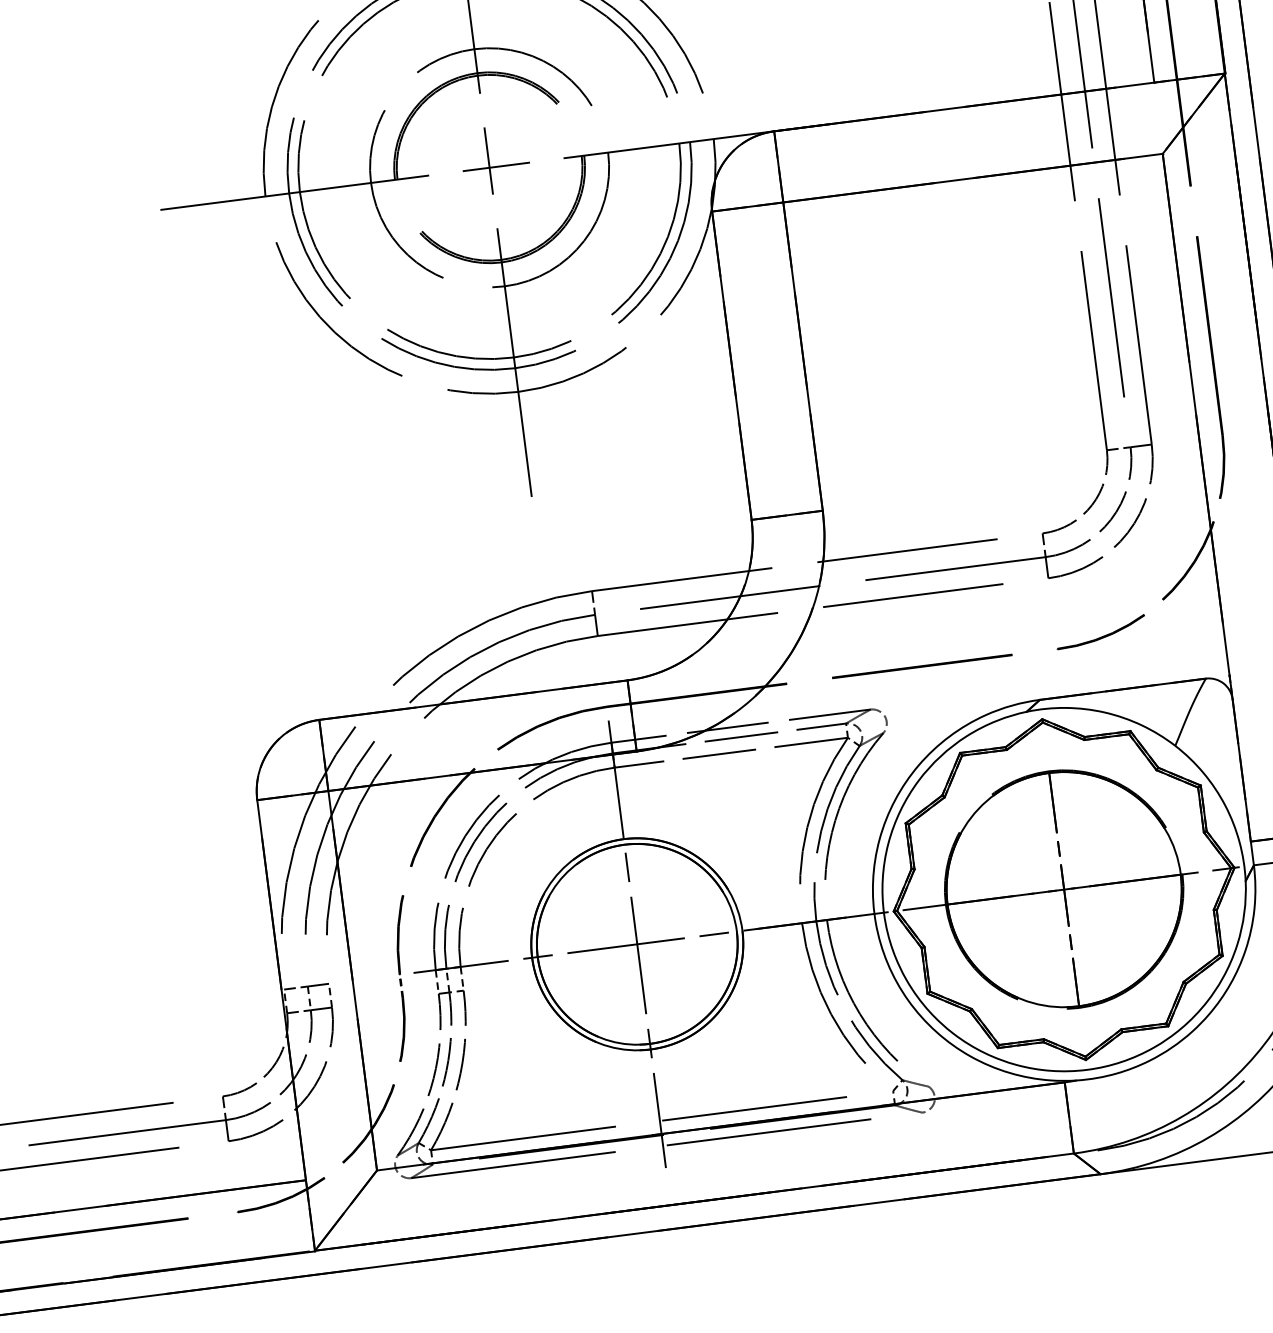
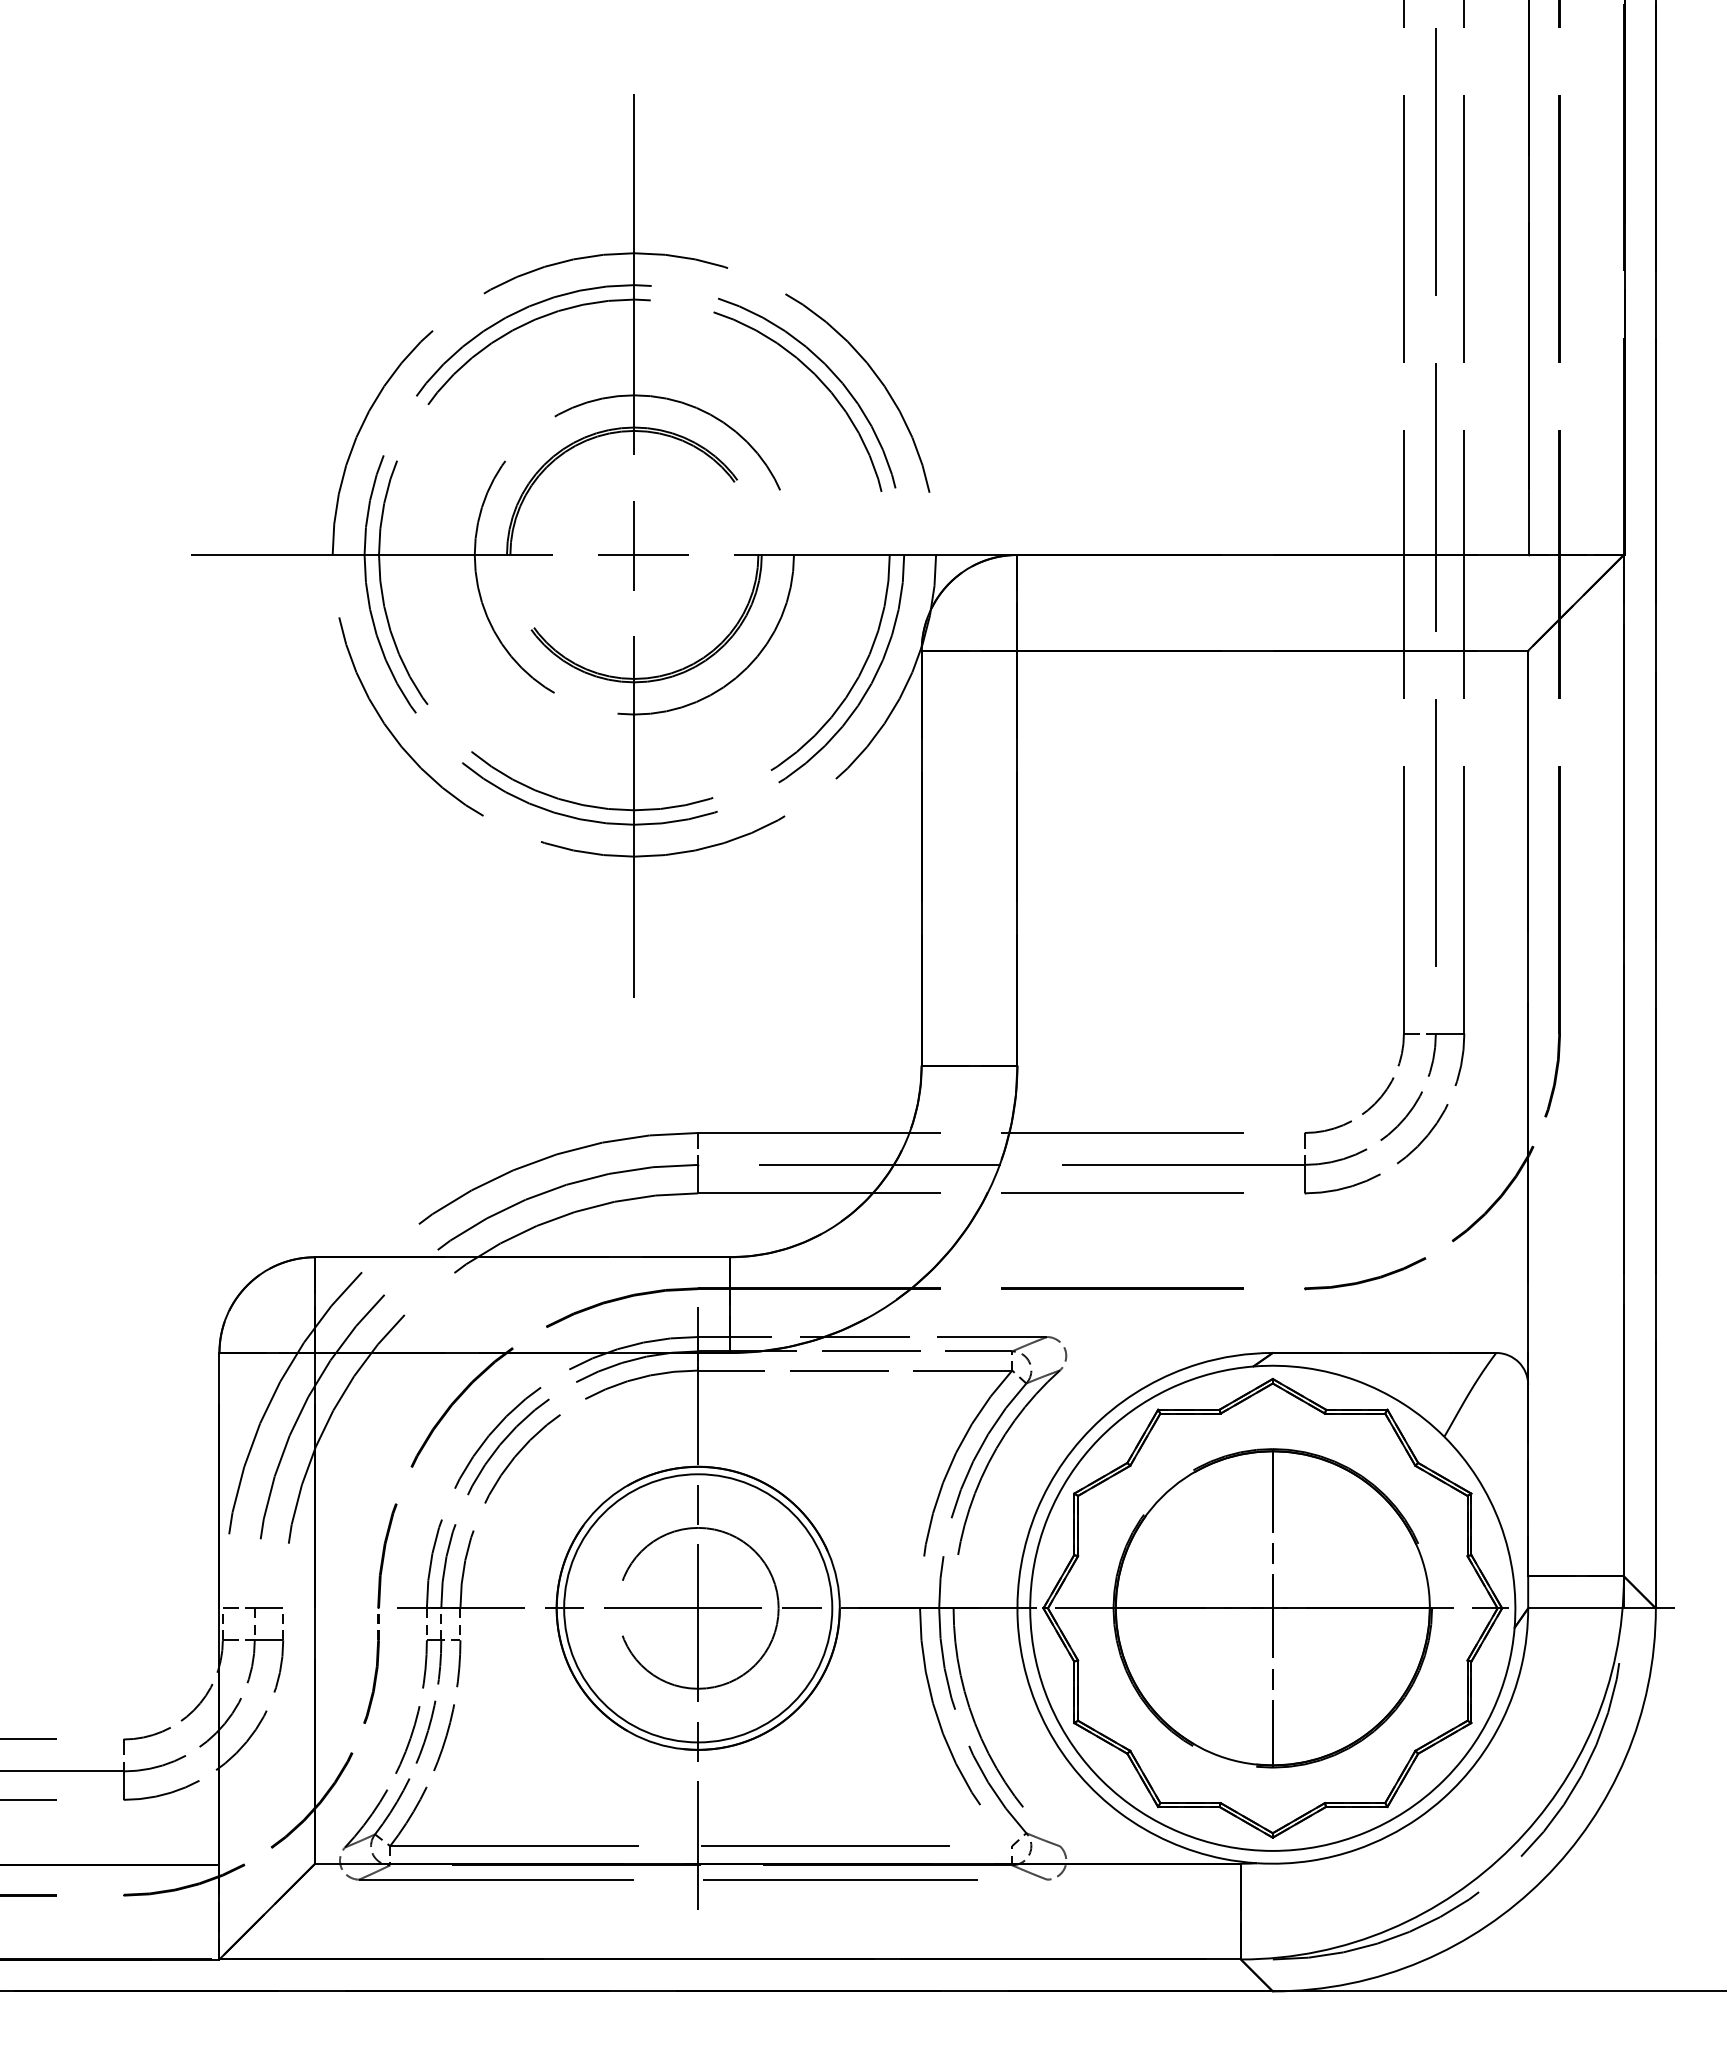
circle: (637, 944) -> (698, 1608), size x0.6

